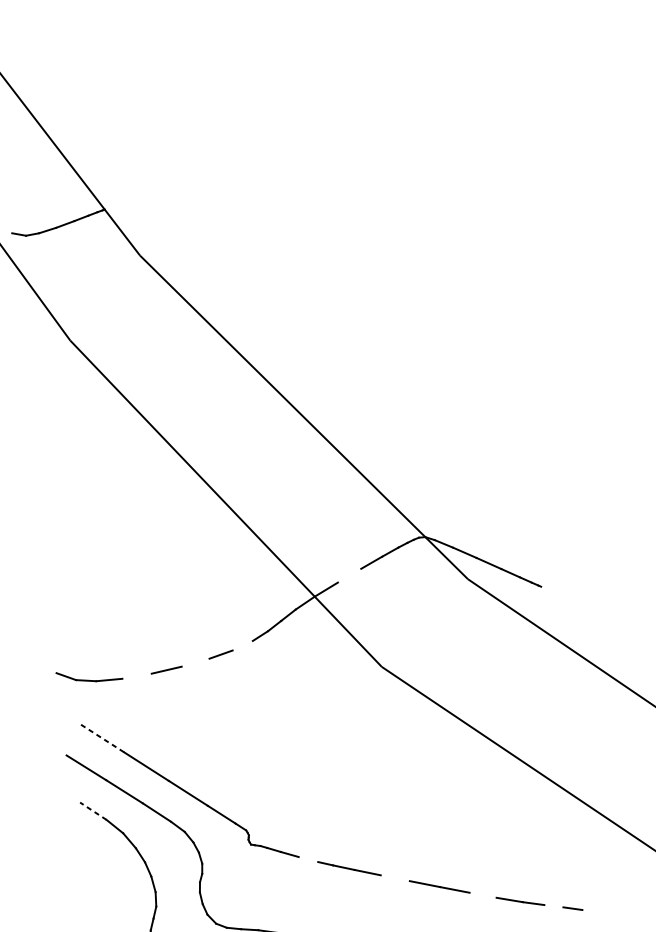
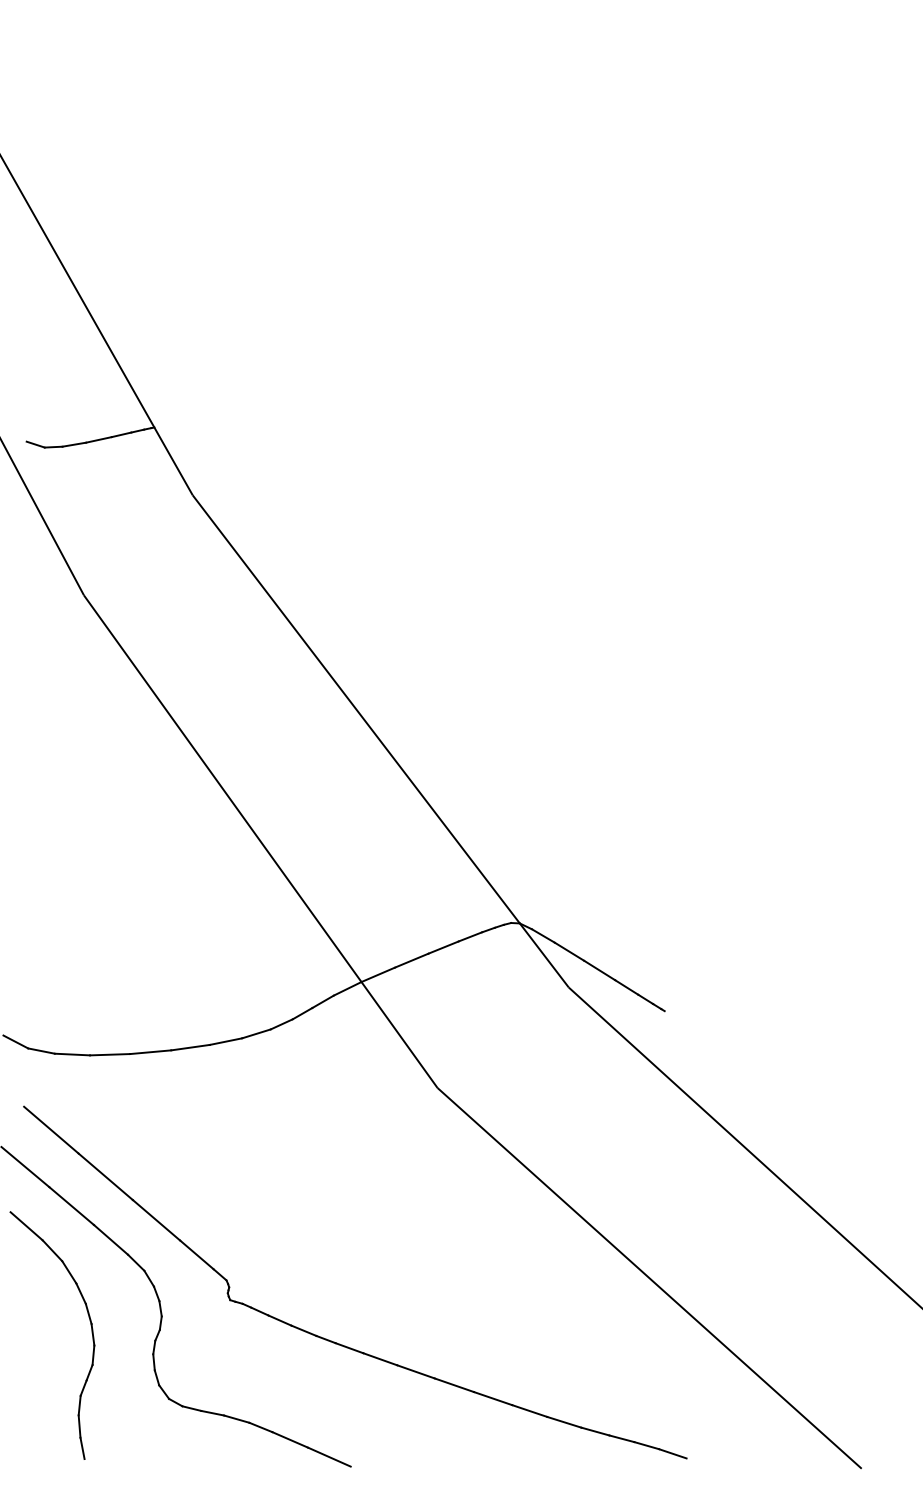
line: (349, 575) -> (411, 960), added
line: (242, 645) -> (256, 1033), added
line: (195, 662) -> (190, 1047), added
line: (137, 676) -> (110, 1054), added
line: (101, 738) -> (51, 1130), dashed -> solid
line: (93, 810) -> (26, 1225), dashed -> solid
line: (308, 859) -> (303, 1330), added
line: (394, 877) -> (415, 1371), added
line: (482, 894) -> (529, 1410), added
line: (553, 906) -> (621, 1438), added
line: (592, 911) -> (672, 1453), added

